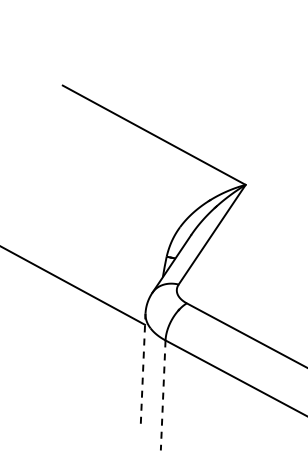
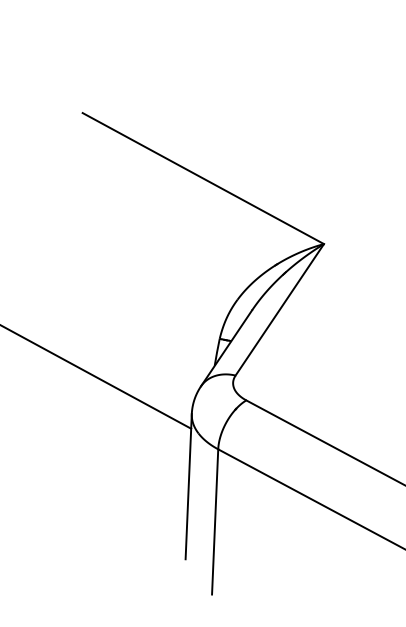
line: (143, 368) -> (189, 486), dashed -> solid
line: (163, 395) -> (215, 521), dashed -> solid

